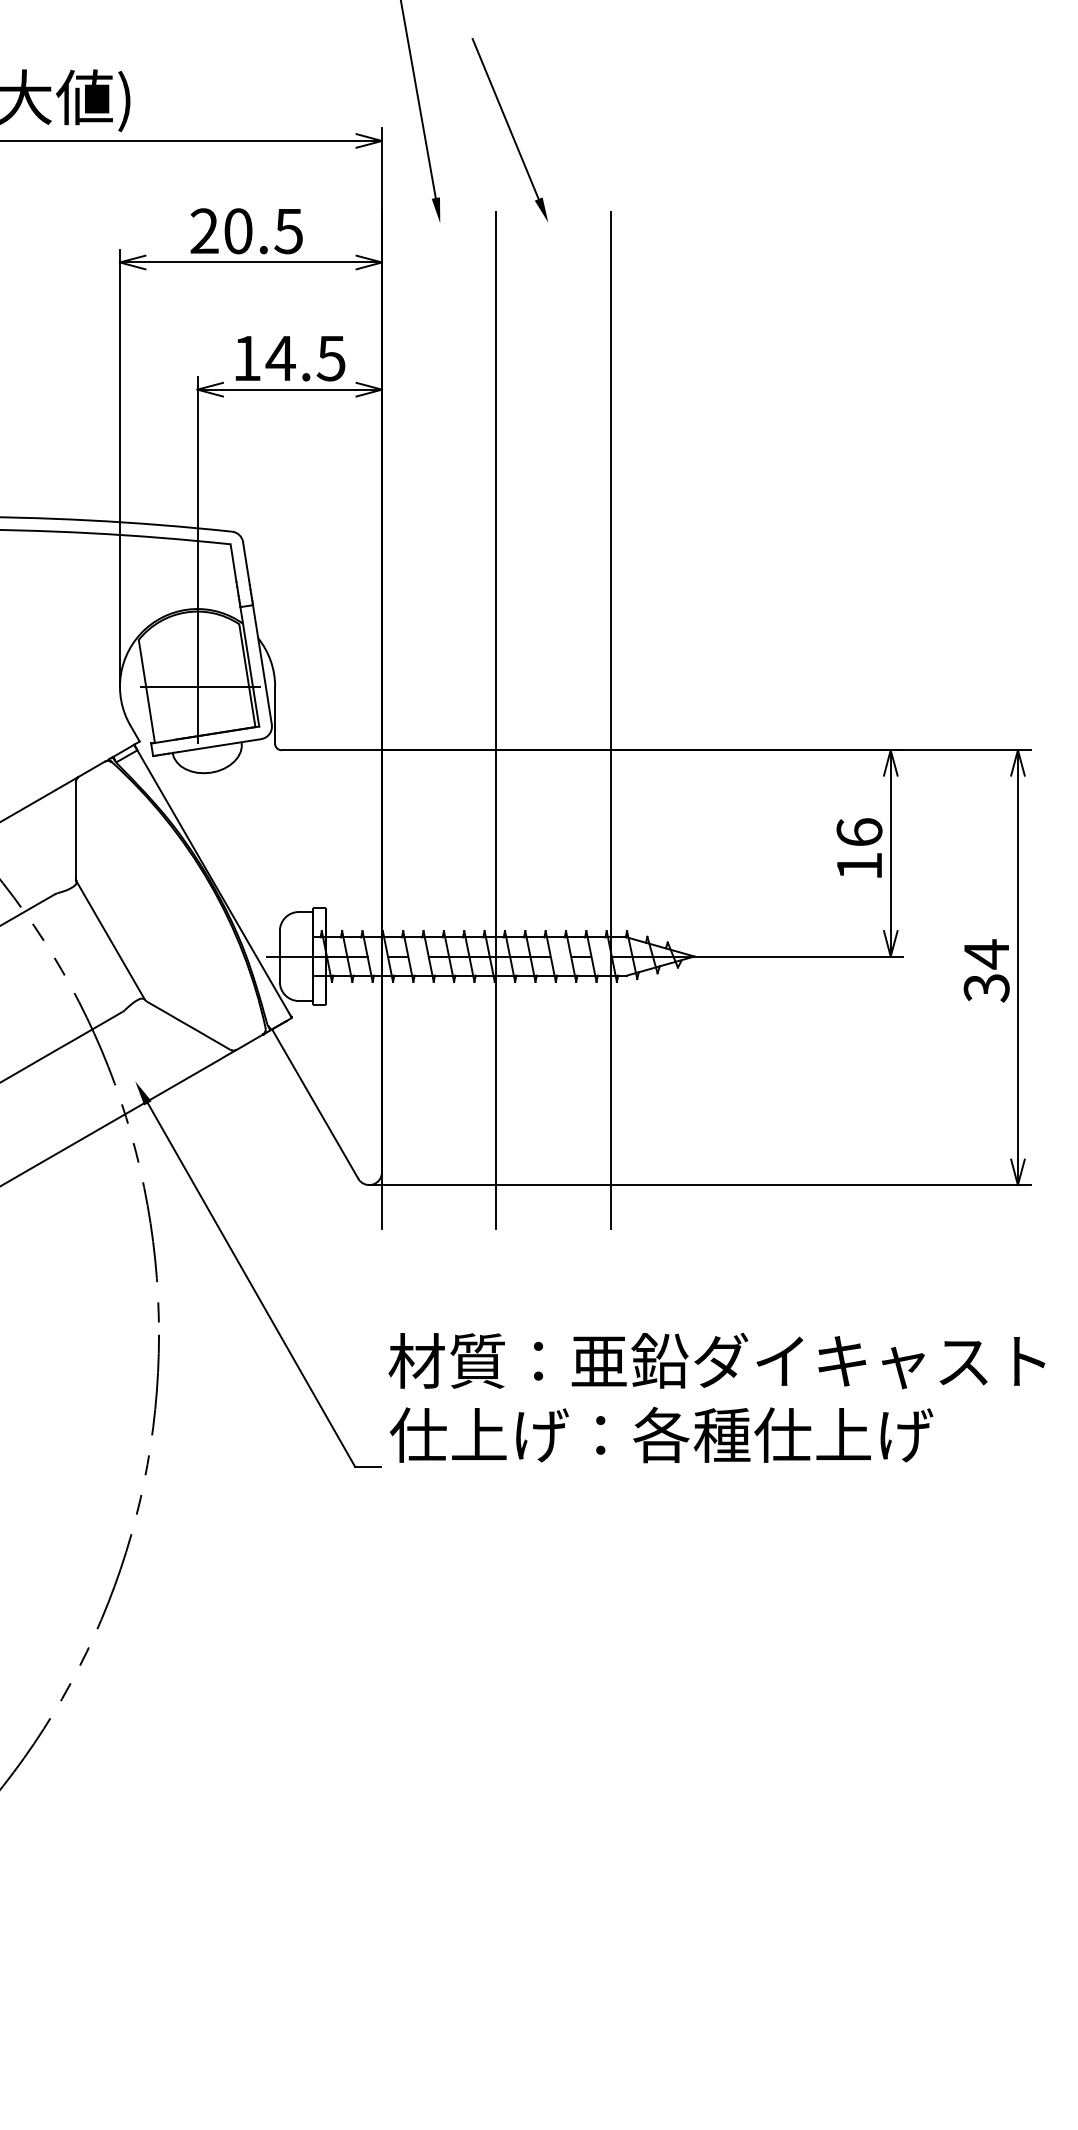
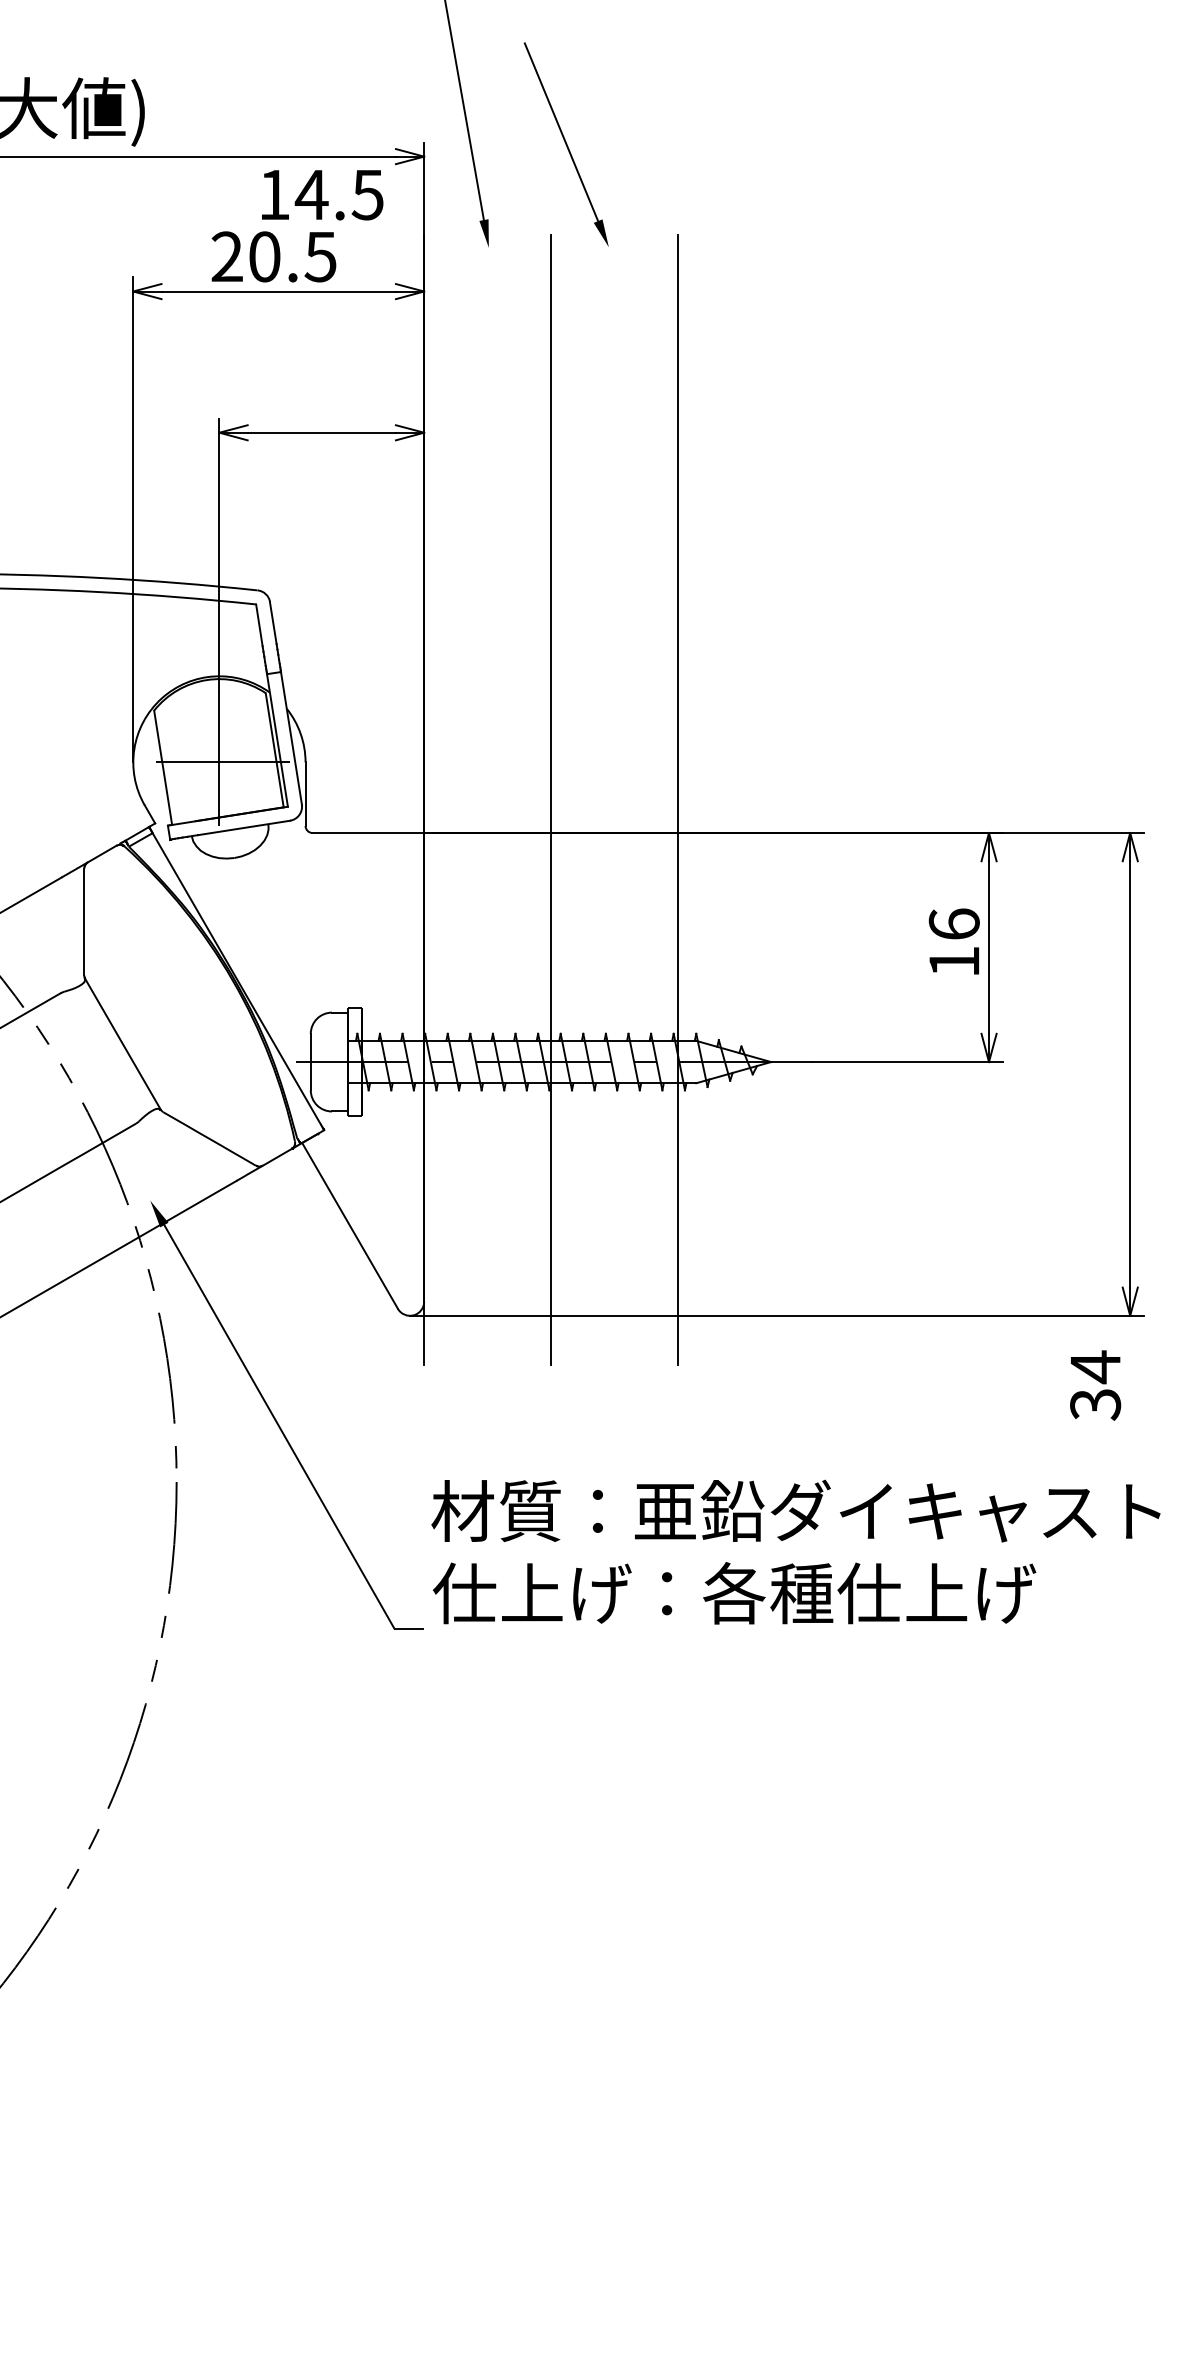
text: (290, 358) -> (322, 194), moved
text: (986, 970) -> (1095, 1385), moved

